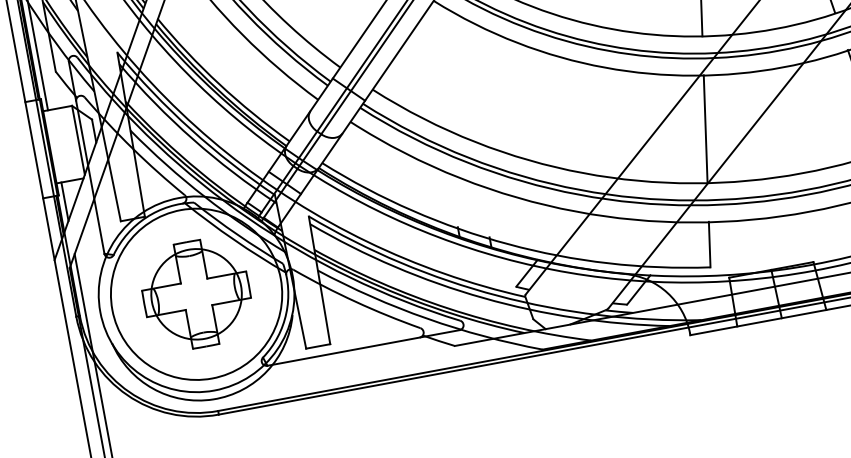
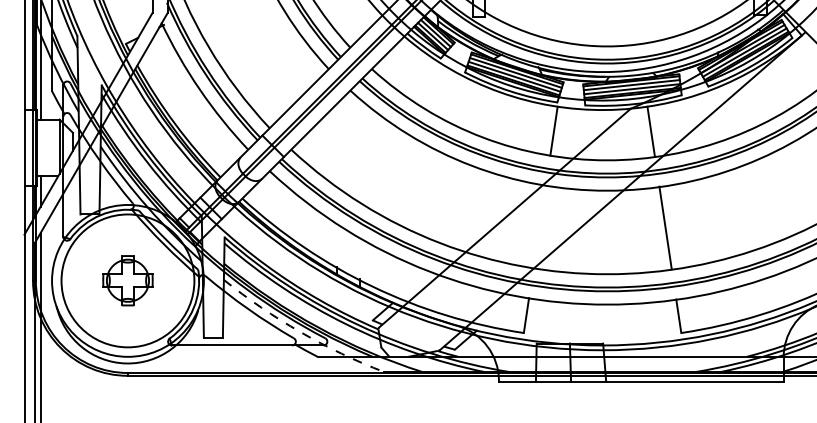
line: (705, 128) -> (539, 226), removed
part: (195, 293) -> (127, 280), size x0.6
arc: (427, 319) -> (300, 332), solid -> dashed

